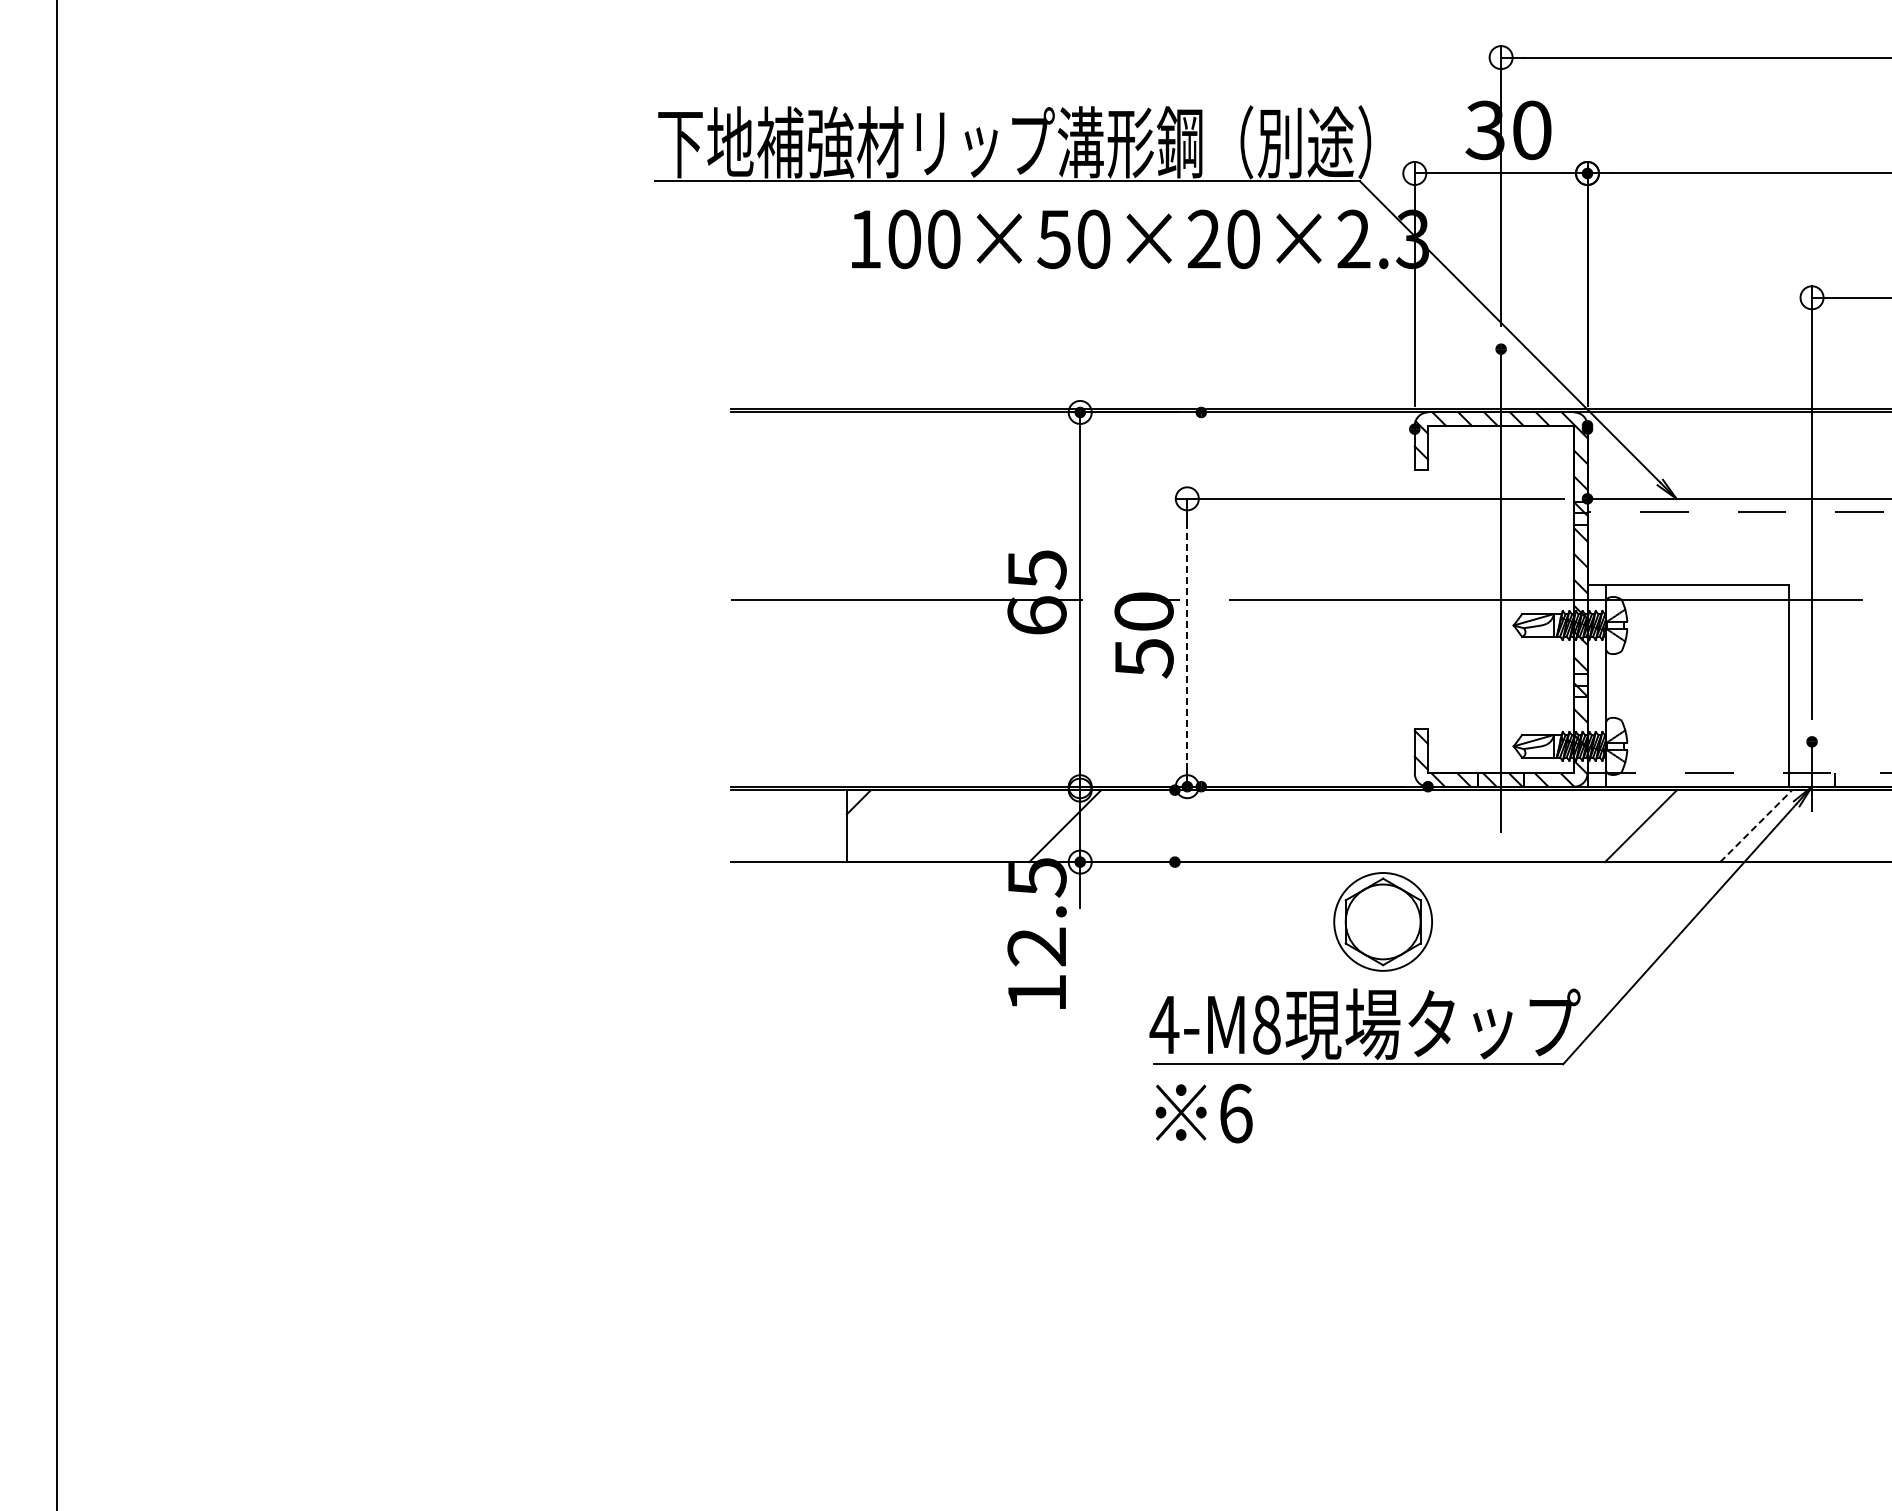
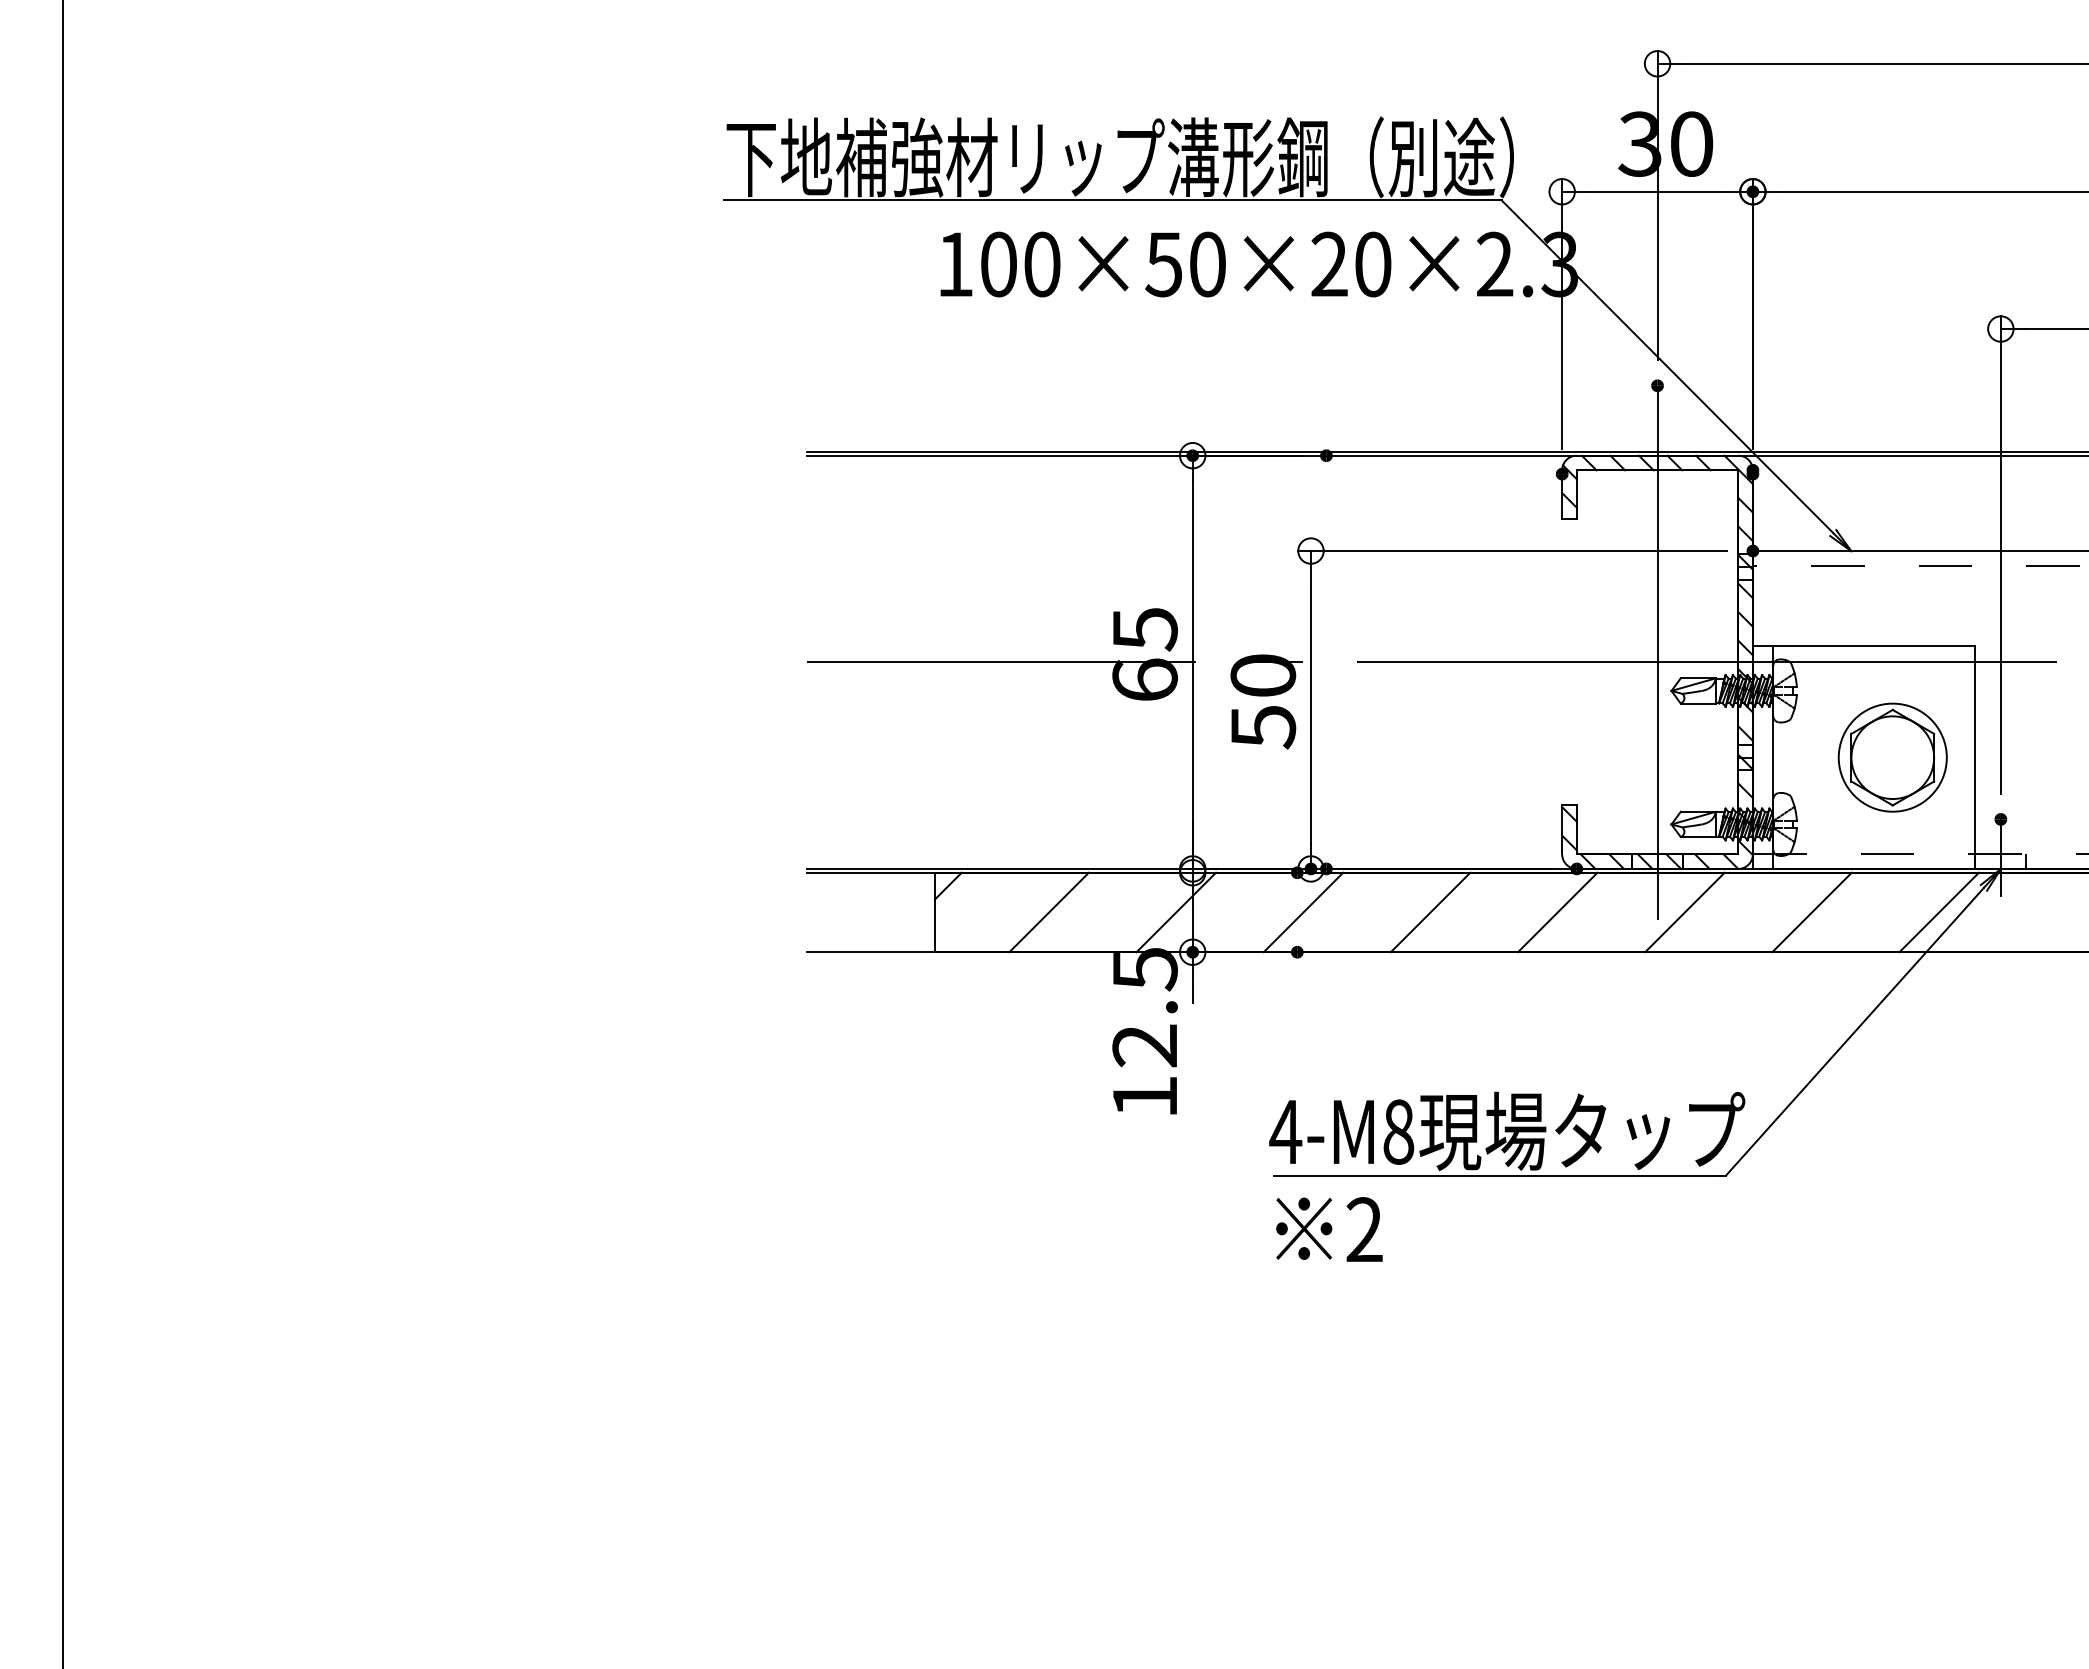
line: (1187, 642) -> (1311, 709), dashed -> solid
line: (950, 826) -> (1049, 912), added
line: (1180, 826) -> (1303, 912), added
line: (1295, 826) -> (1430, 912), added
line: (1410, 826) -> (1557, 912), added
line: (1525, 826) -> (1684, 912), added
line: (1756, 826) -> (1939, 912), dashed -> solid
part: (1382, 921) -> (1892, 757), moved
text: (1235, 1113) -> (1364, 1229), 6 -> 2

